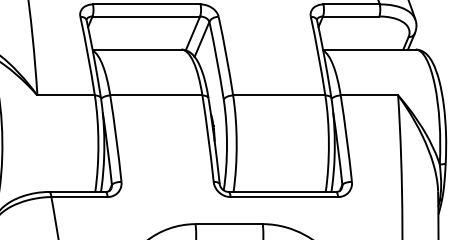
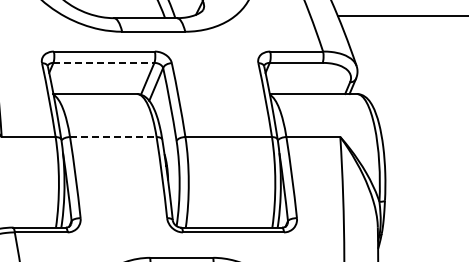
line: (146, 16) -> (104, 62), solid -> dashed
line: (156, 95) -> (113, 137), solid -> dashed

